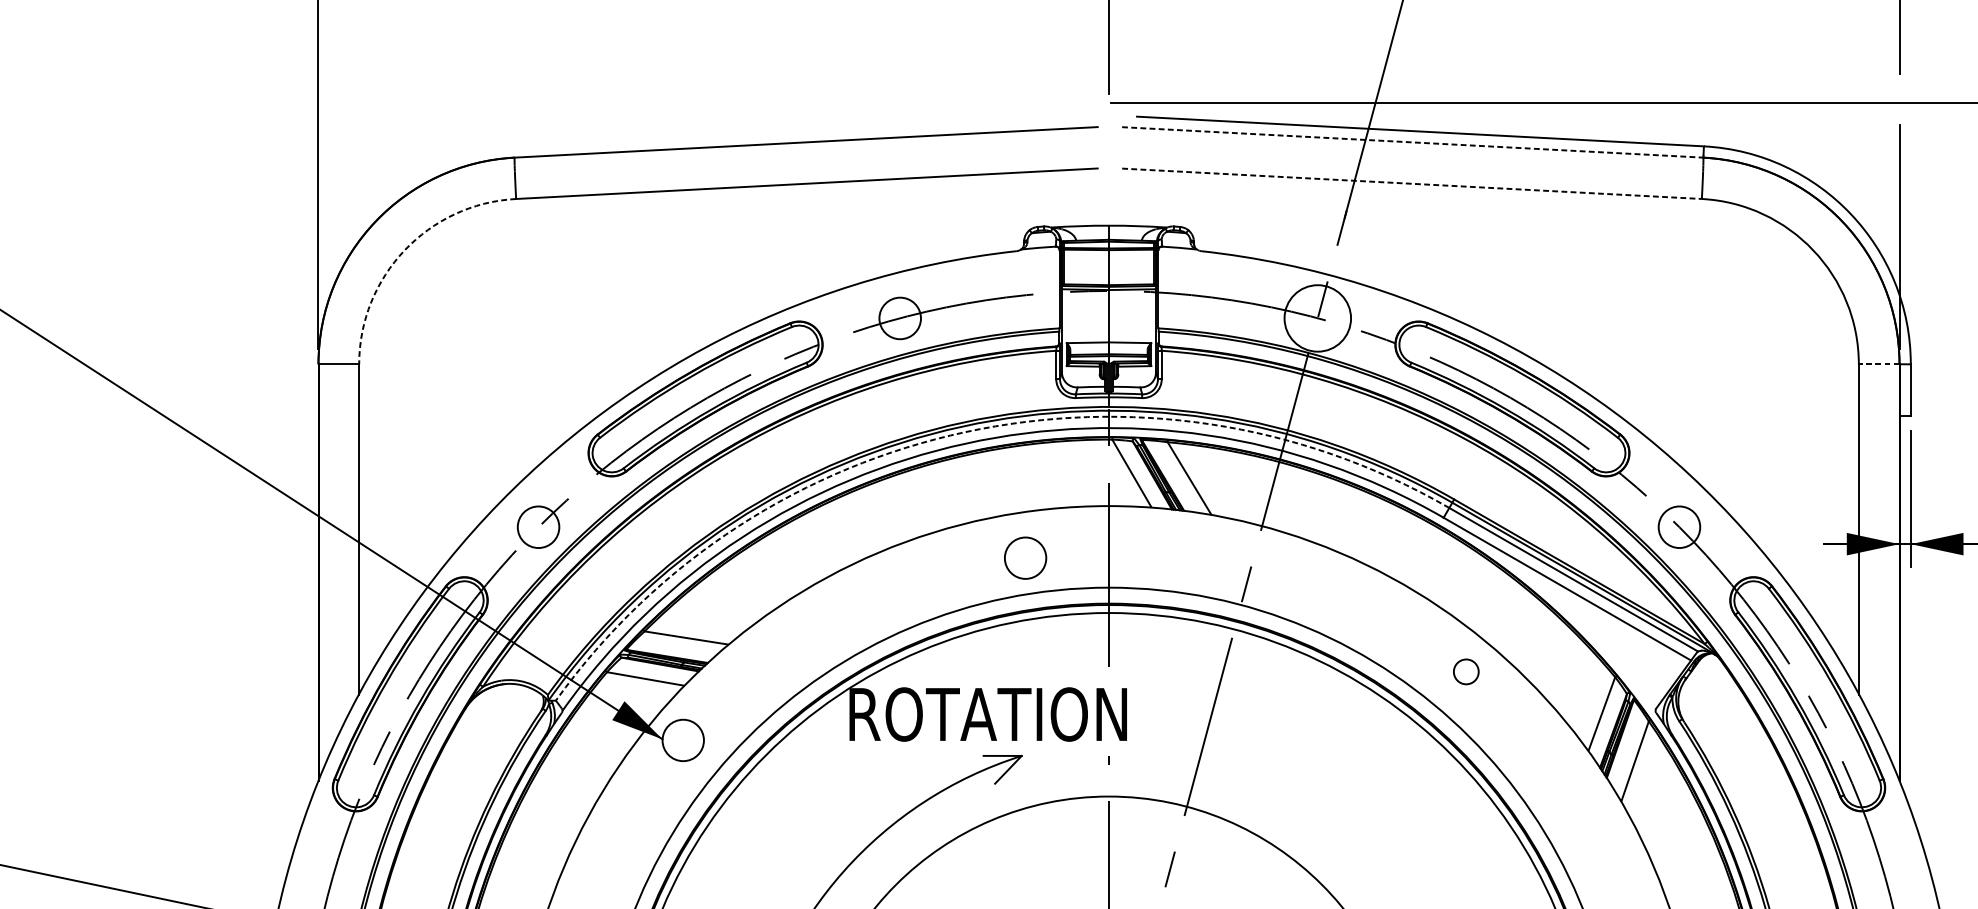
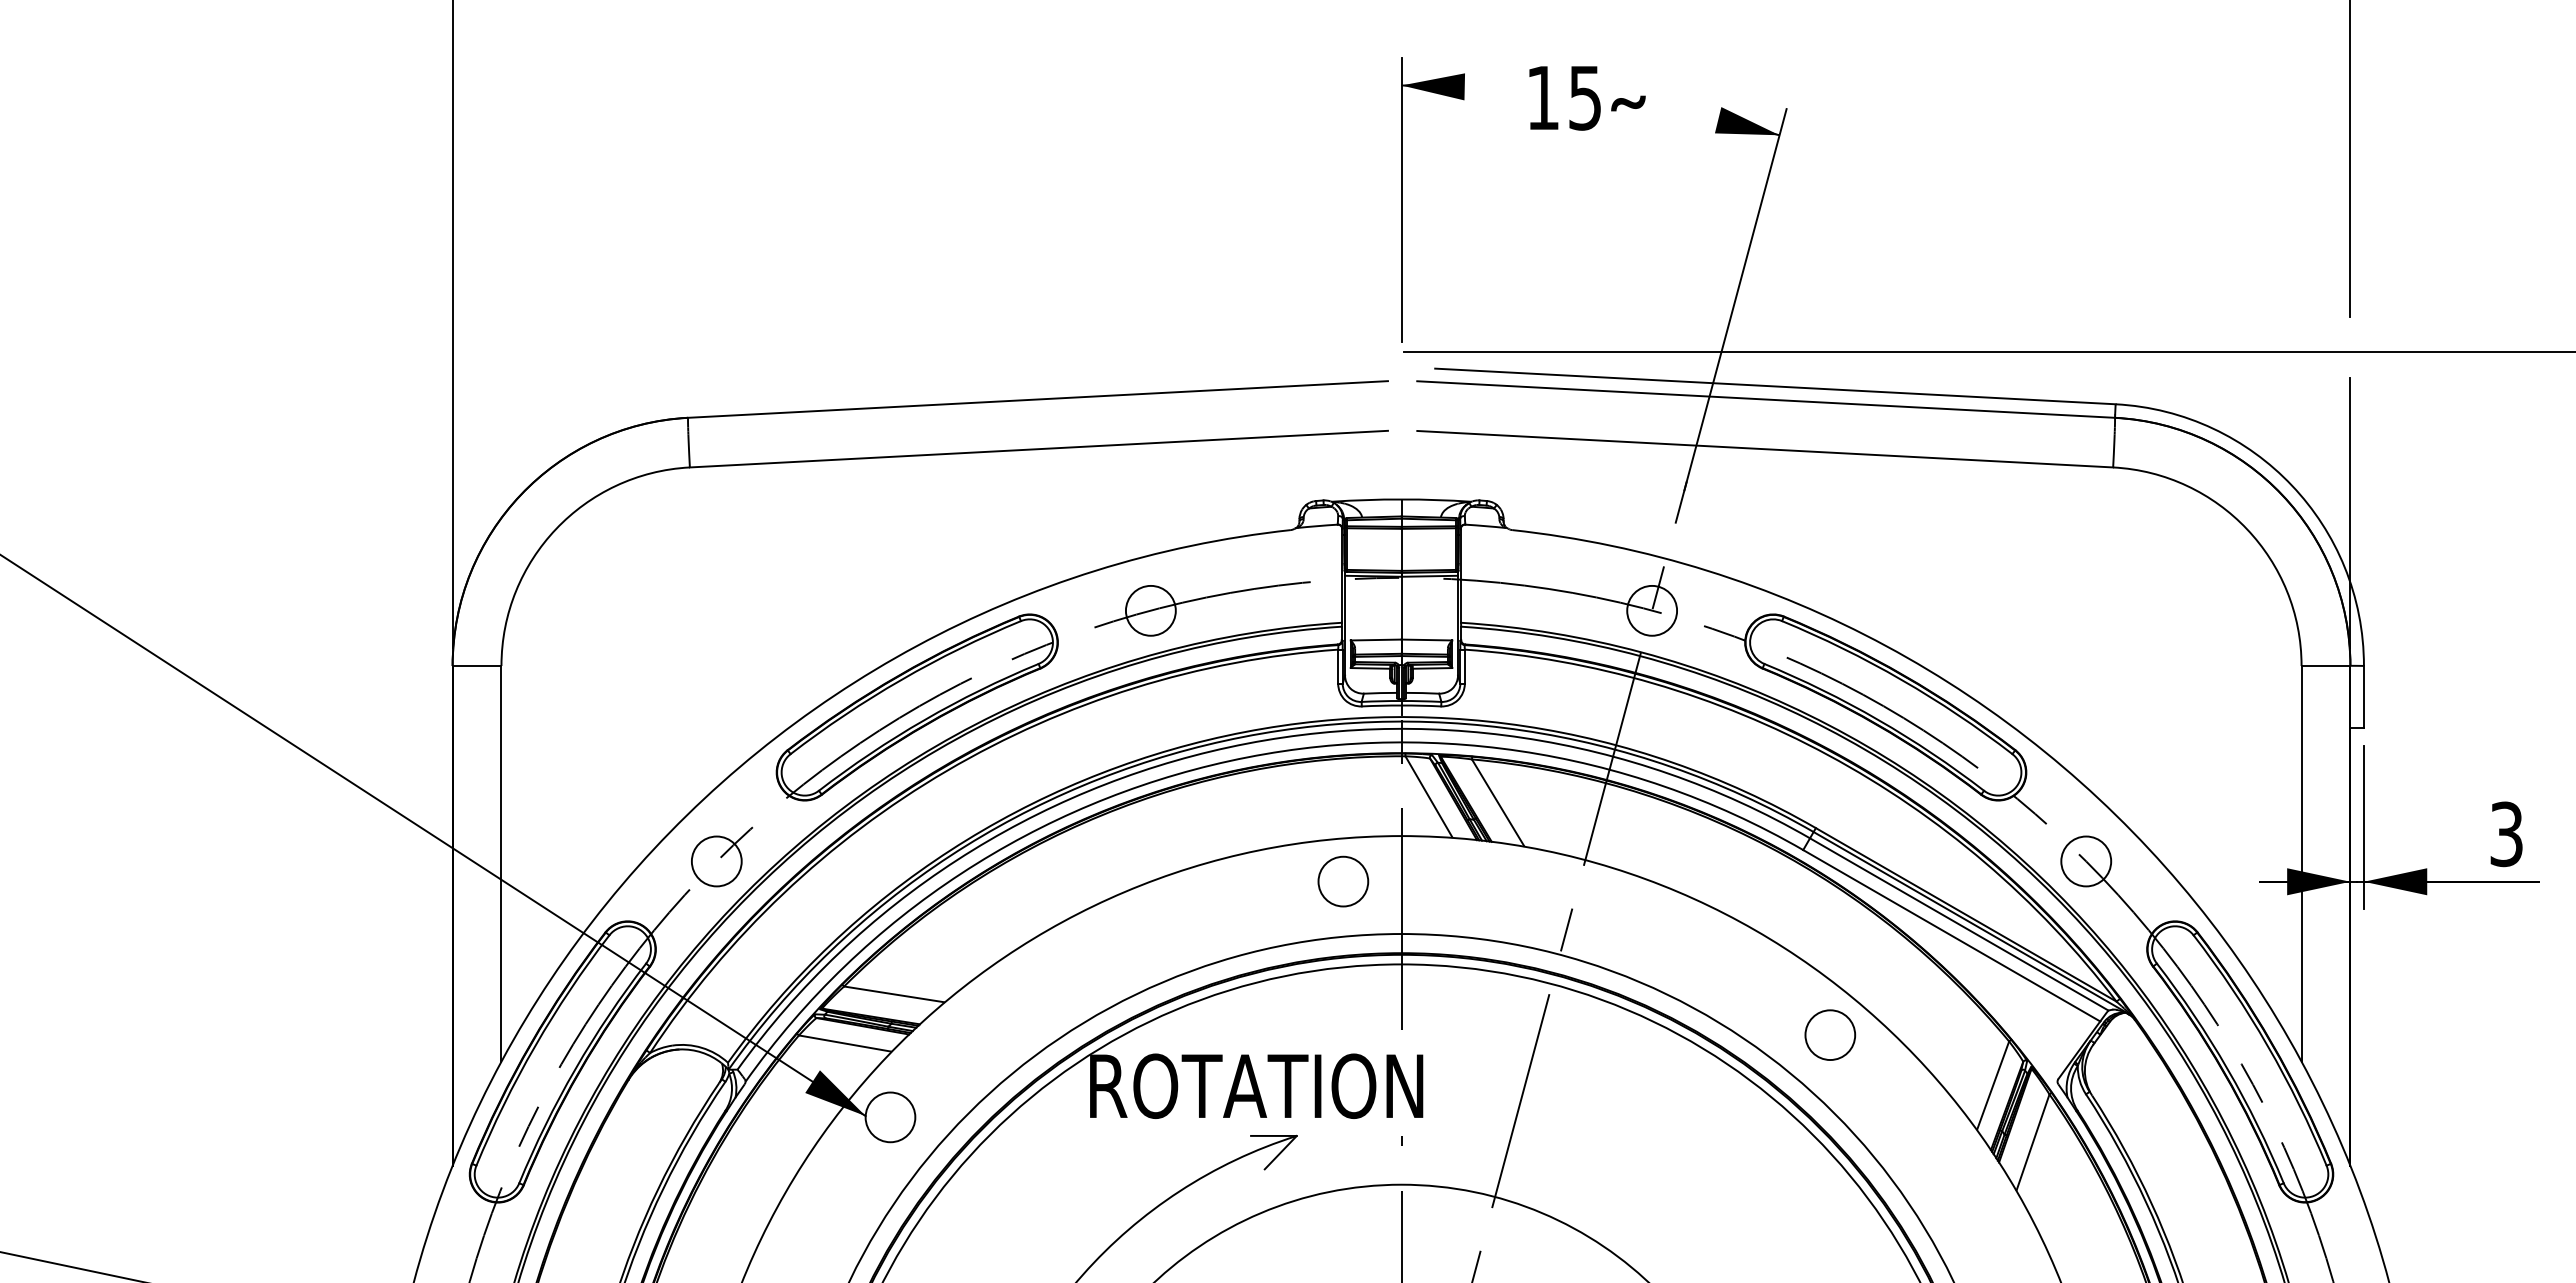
line: (1413, 142) -> (1766, 399), dashed -> solid
line: (1412, 184) -> (1765, 449), dashed -> solid
arc: (405, 250) -> (556, 529), dashed -> solid
circle: (1318, 318) -> (1652, 610), size x0.62
line: (1878, 363) -> (2325, 665), dashed -> solid
arc: (965, 432) -> (1229, 747), dashed -> solid
circle: (1025, 558) -> (1343, 881), moved
circle: (1466, 671) -> (1830, 1034), size x1.67

